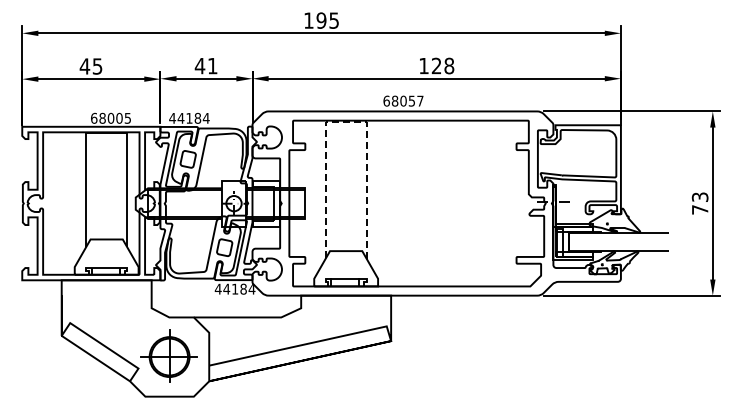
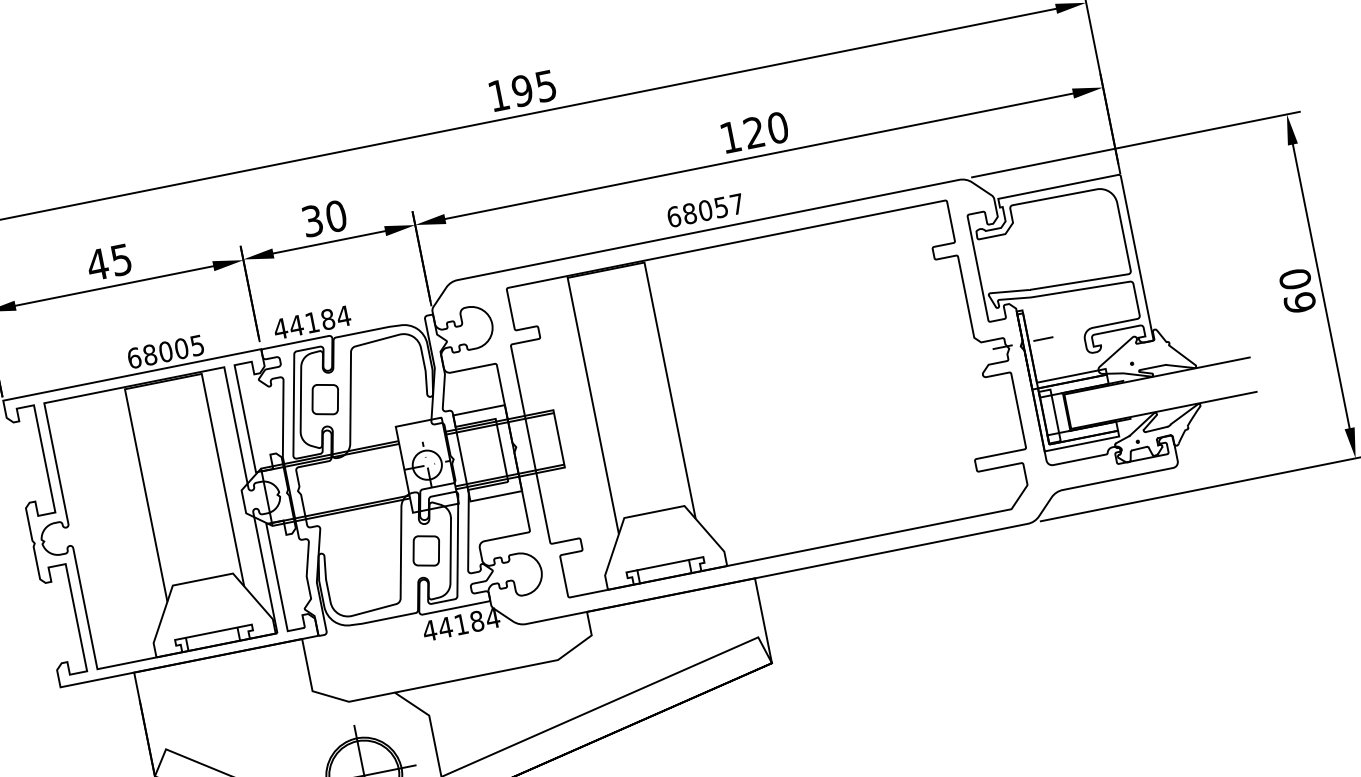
text: (205, 65) -> (322, 217), 41 -> 30
text: (449, 65) -> (778, 126), 128 -> 120
line: (346, 121) -> (606, 269), dashed -> solid
text: (699, 203) -> (1296, 291), 73 -> 60

